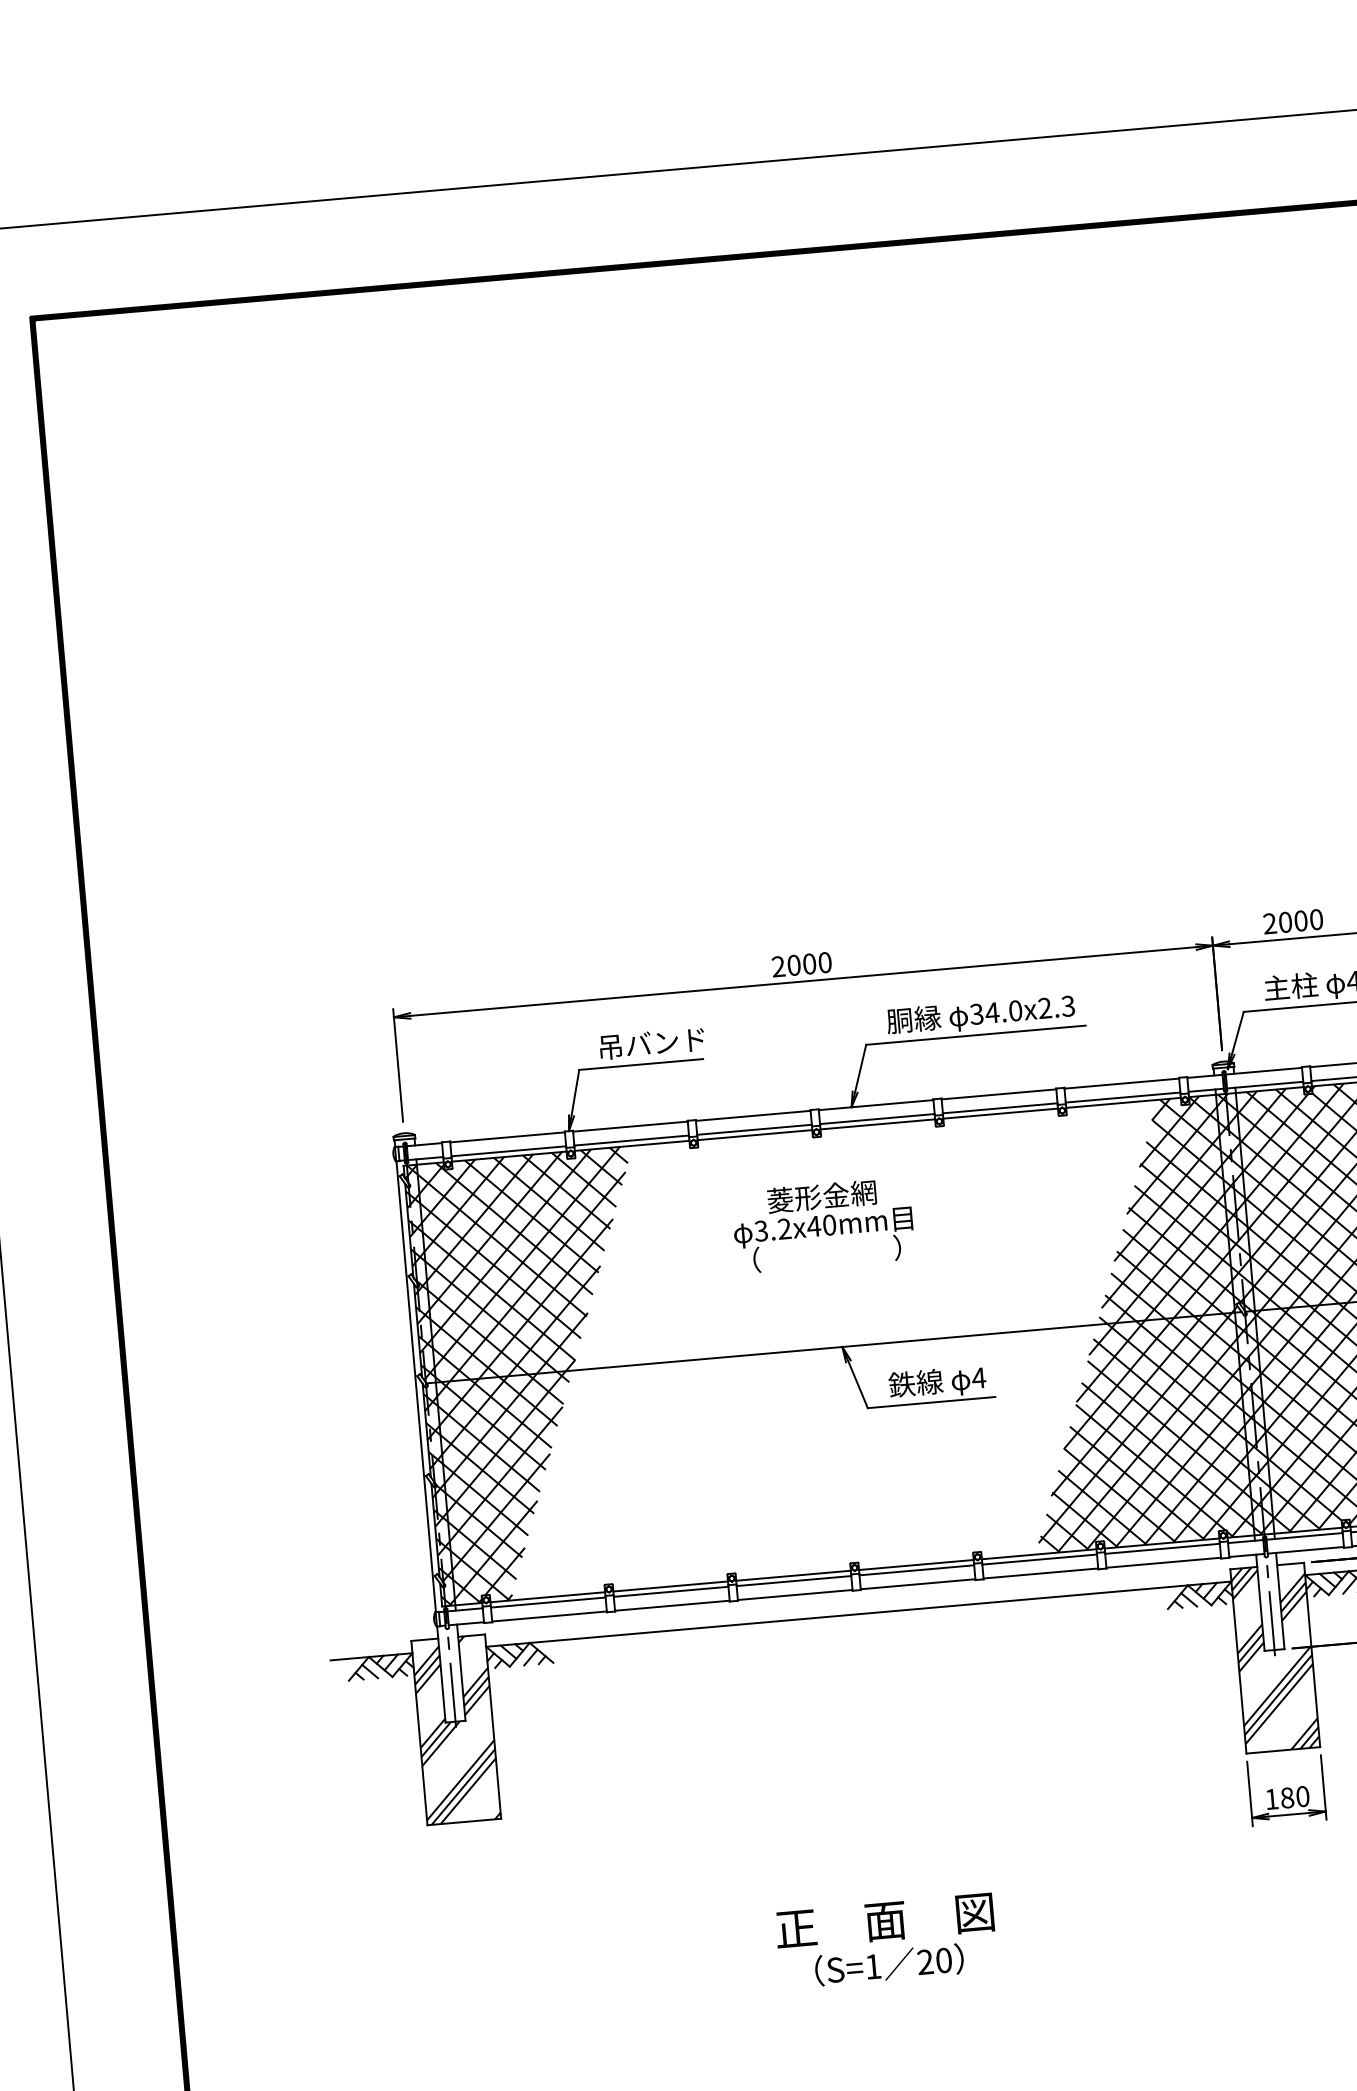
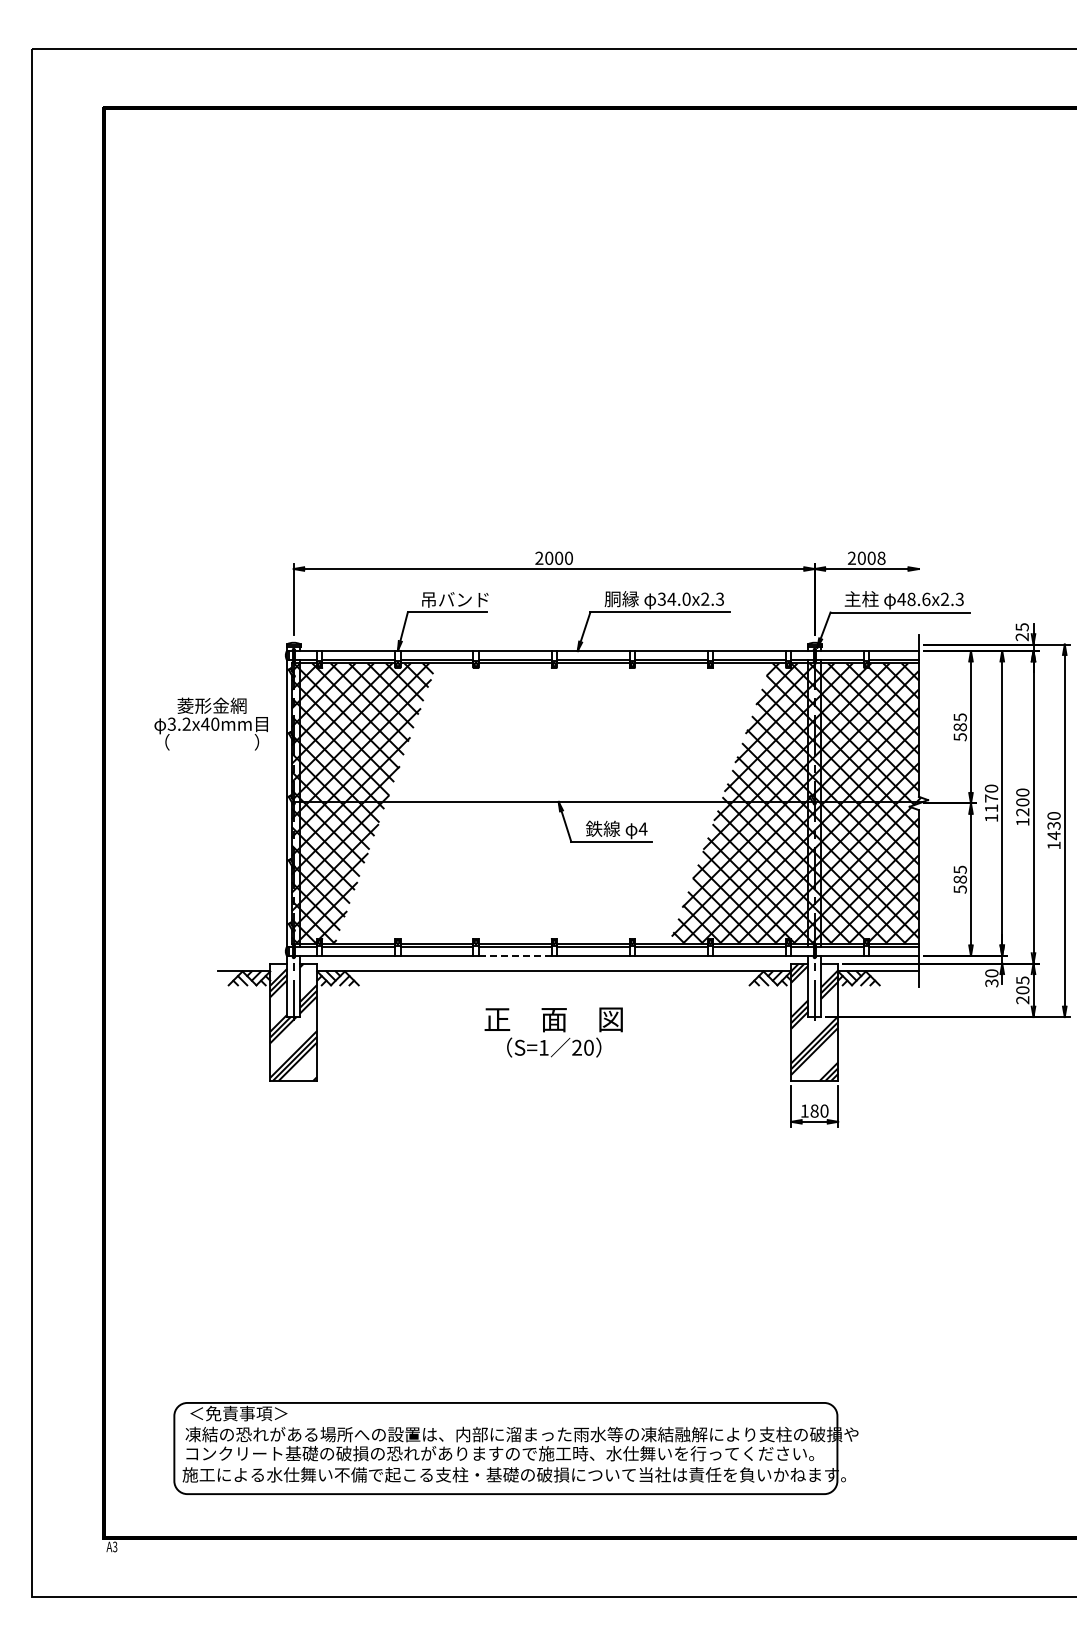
text: (1316, 919) -> (881, 558), 2000 -> 2008
text: (821, 1224) -> (210, 723), moved
line: (794, 1594) -> (514, 955), solid -> dashed
text: (886, 1941) -> (553, 1032), moved

